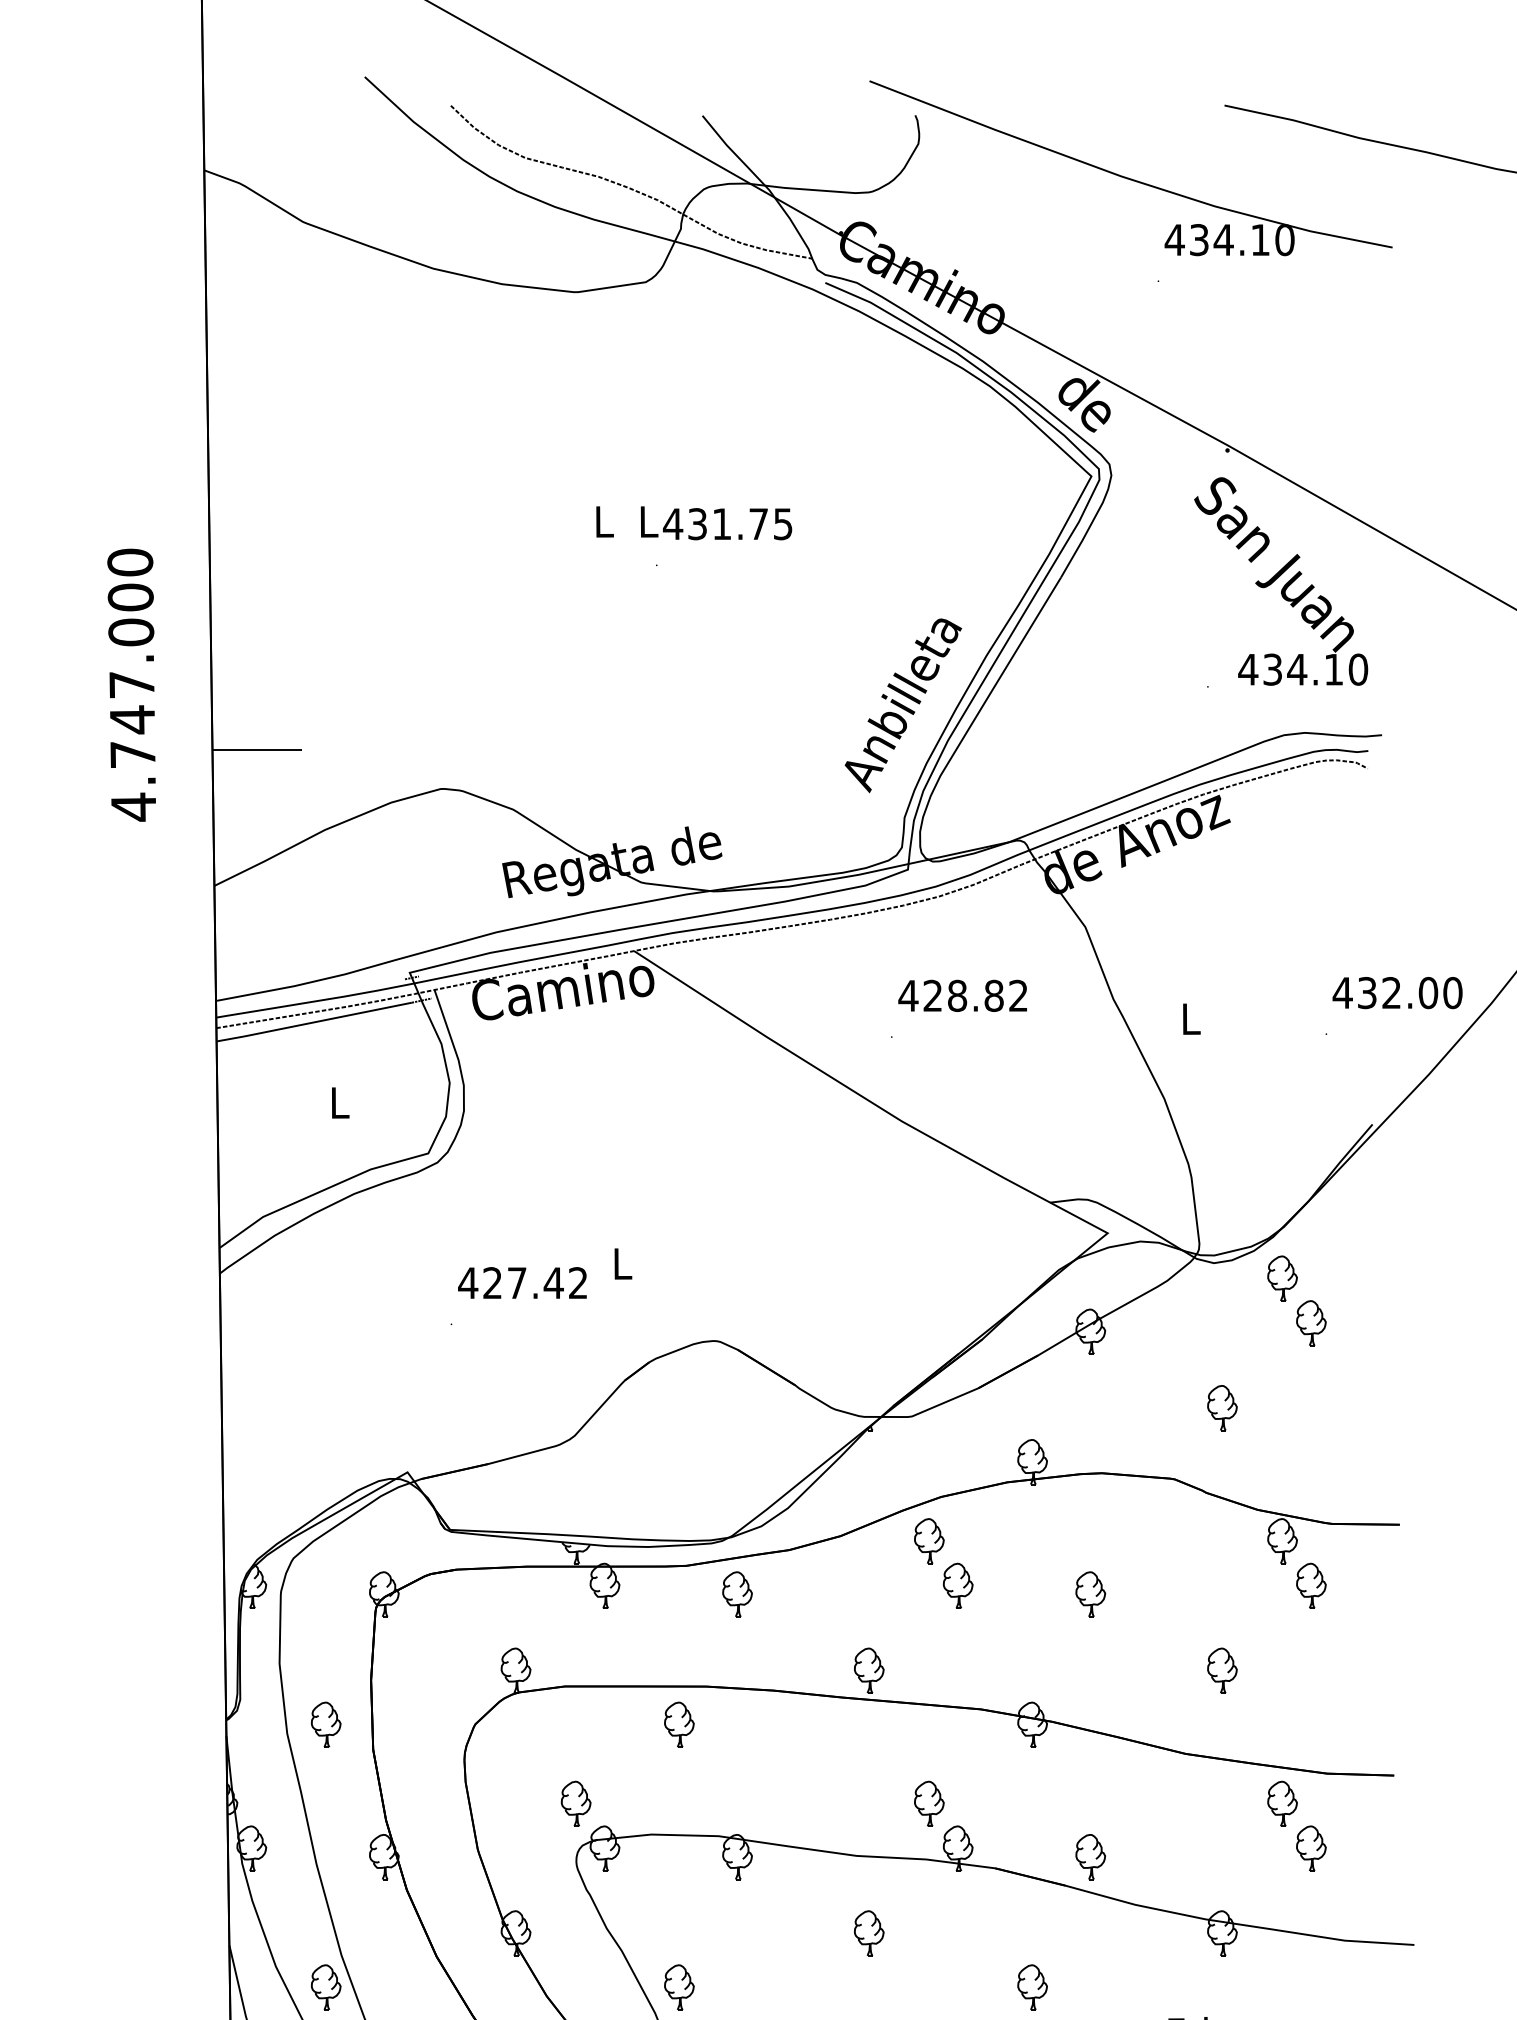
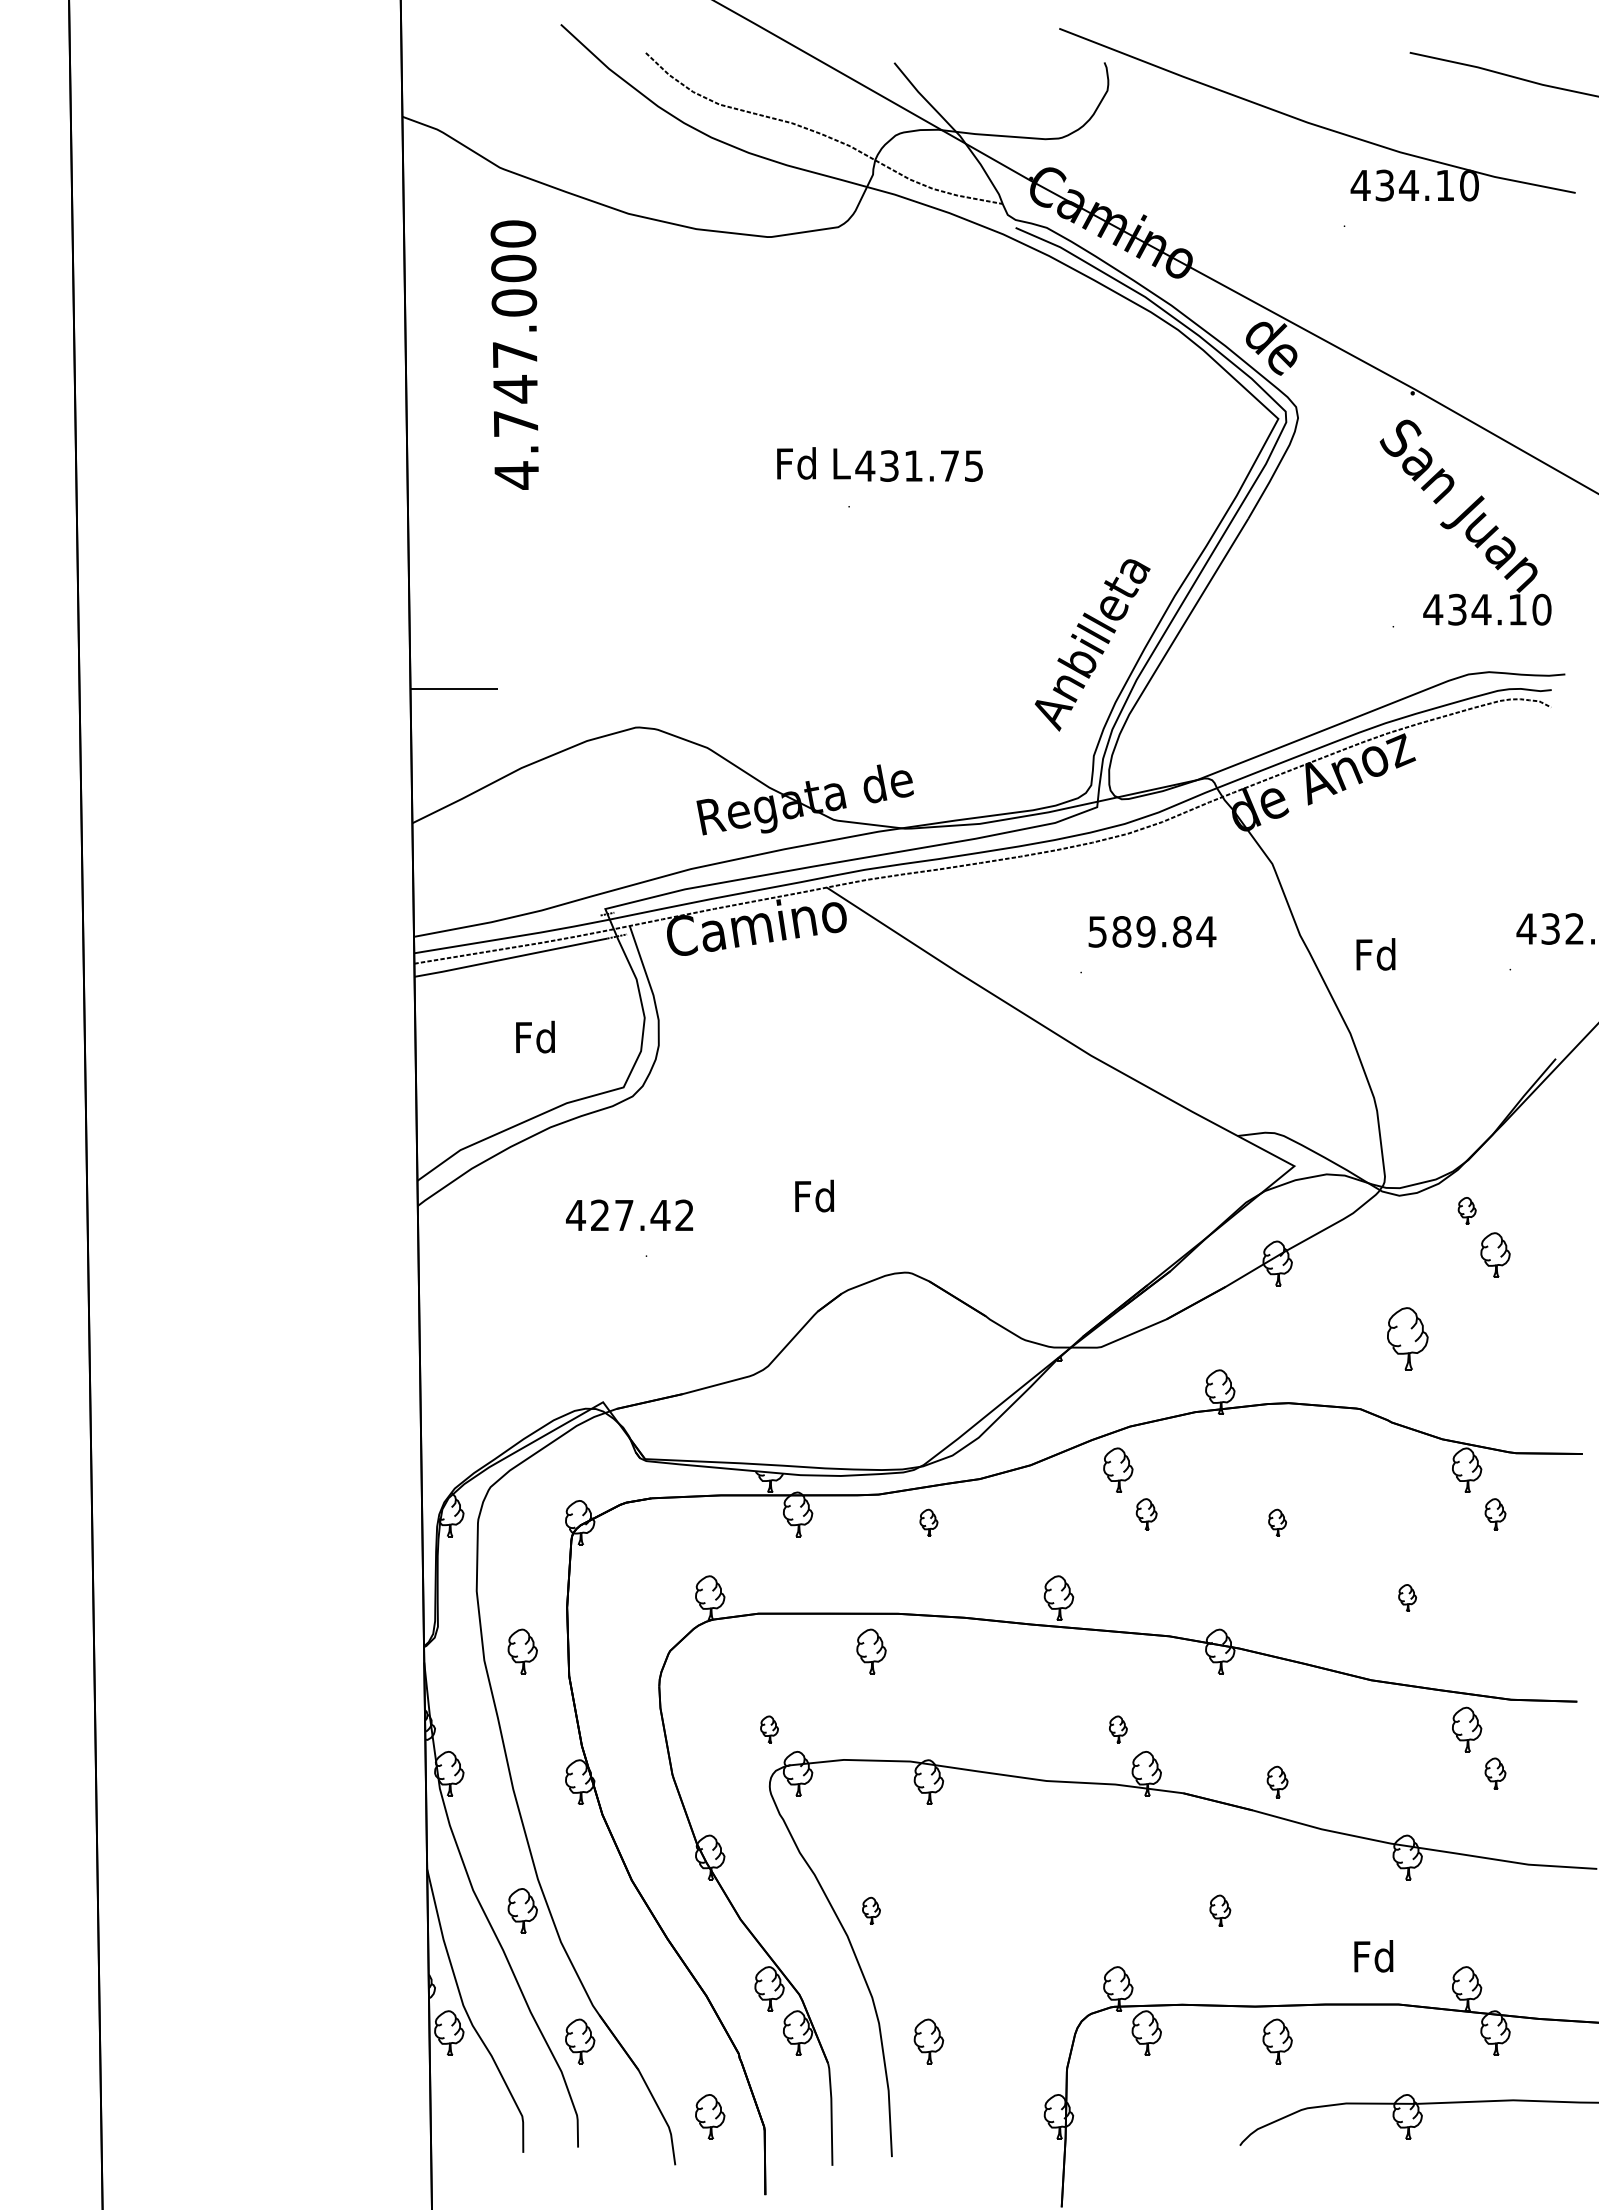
text: (603, 521) -> (796, 463), L -> Fd
text: (131, 684) -> (514, 354), moved
text: (962, 995) -> (1151, 931), 428.82 -> 589.84
text: (1189, 1018) -> (1375, 954), L -> Fd
text: (339, 1101) -> (535, 1036), L -> Fd
text: (621, 1262) -> (814, 1195), L -> Fd
part: (1283, 1278) -> (1467, 1210), size x0.6
text: (522, 1282) -> (629, 1214), moved
part: (1222, 1407) -> (1407, 1338), size x1.4
part: (957, 1585) -> (1146, 1514), size x0.7
part: (1311, 1585) -> (1495, 1514), size x0.7
part: (737, 1594) -> (928, 1522), size x0.6
part: (1090, 1594) -> (1277, 1522), size x0.6
part: (1222, 1670) -> (1407, 1597), size x0.6
part: (576, 1803) -> (769, 1729), size x0.6
part: (929, 1803) -> (1118, 1729), size x0.6
part: (1311, 1848) -> (1495, 1773), size x0.7
part: (1090, 1856) -> (1277, 1781), size x0.7
part: (868, 1933) -> (1058, 1857), removed
part: (679, 1987) -> (871, 1910), size x0.6
part: (1032, 1987) -> (1220, 1910), size x0.7

